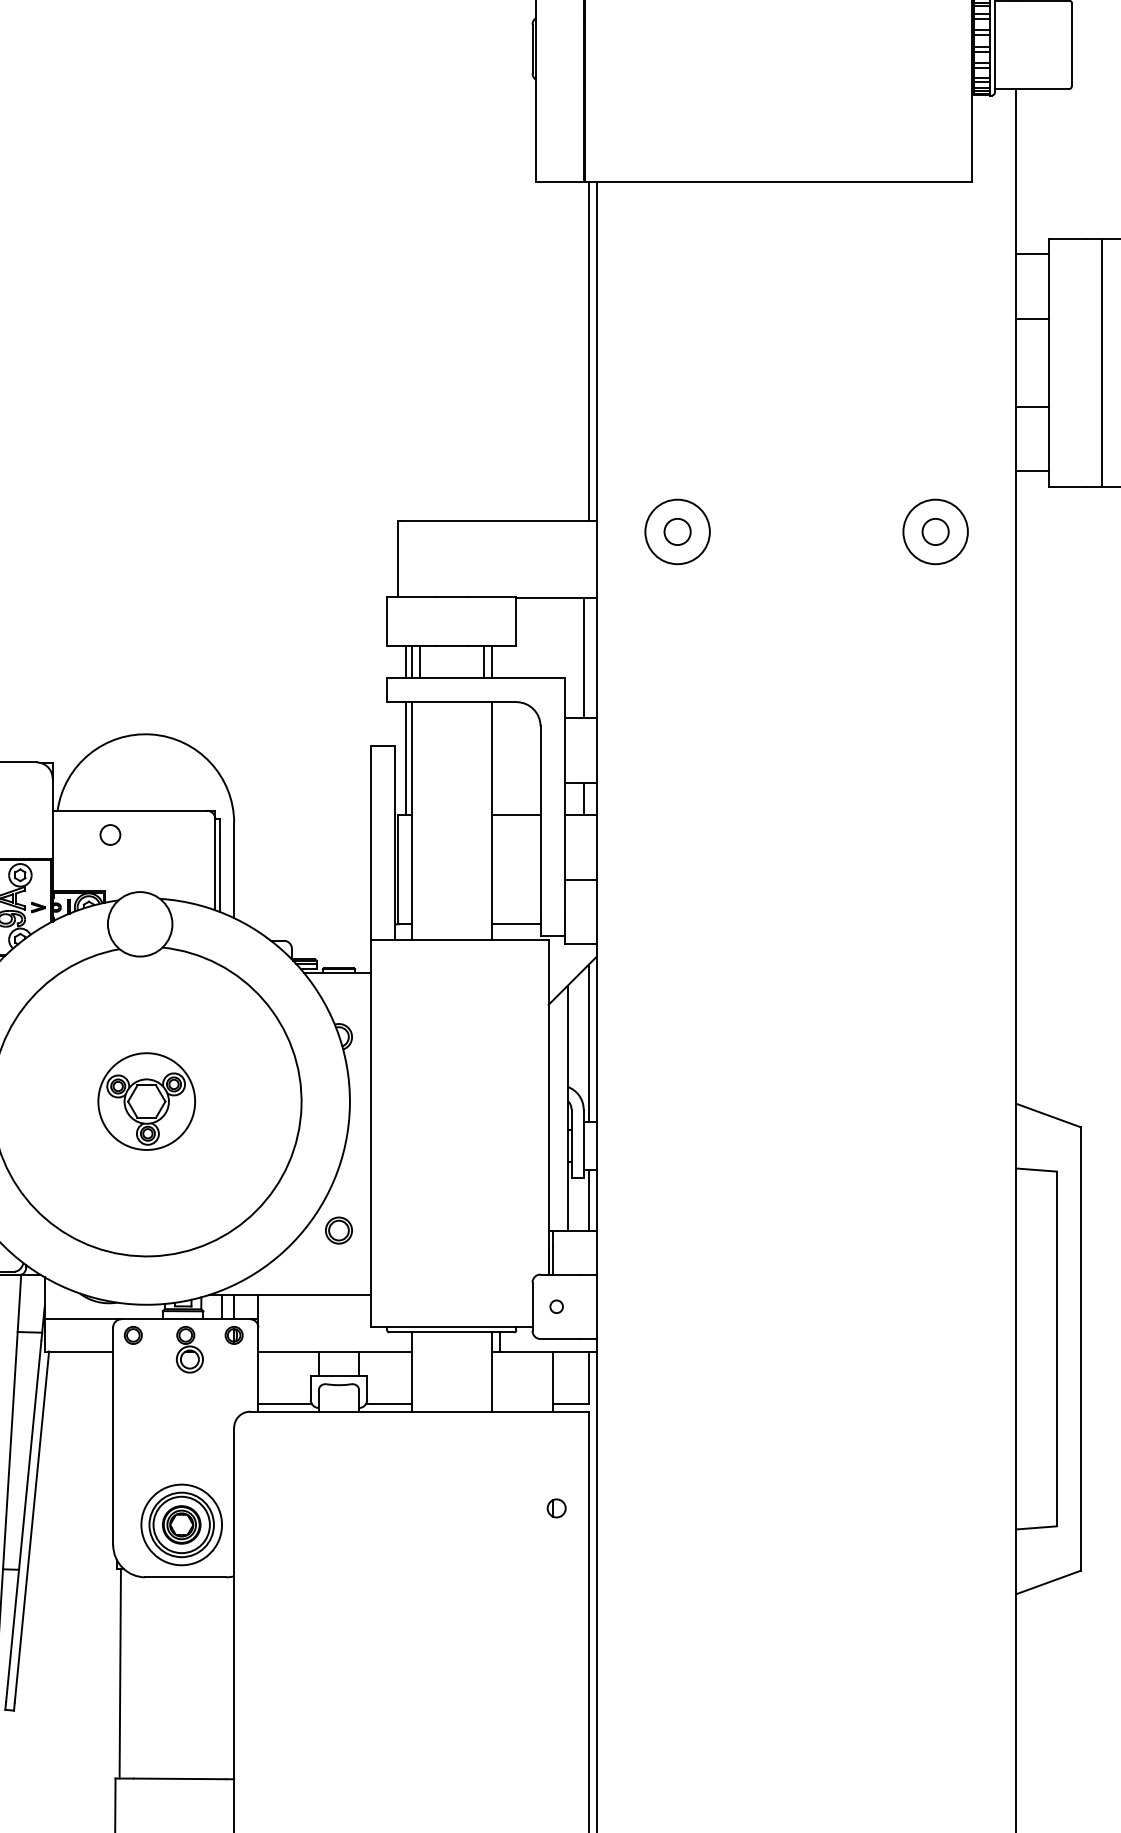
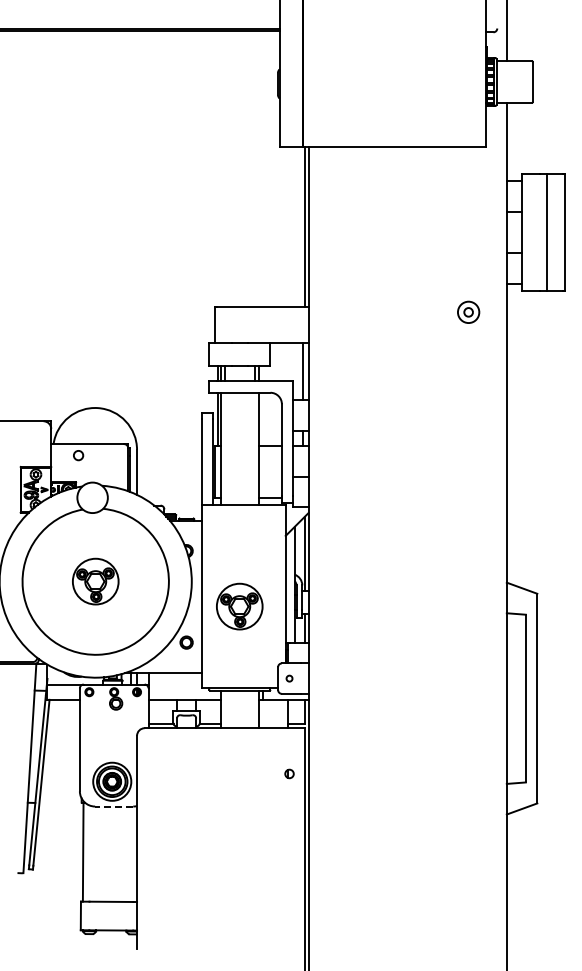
part: (677, 532) -> (346, 312), removed
part: (935, 532) -> (468, 312), size x0.7
part: (450, 1154) -> (239, 606), added
line: (184, 1577) -> (113, 806), solid -> dashed

